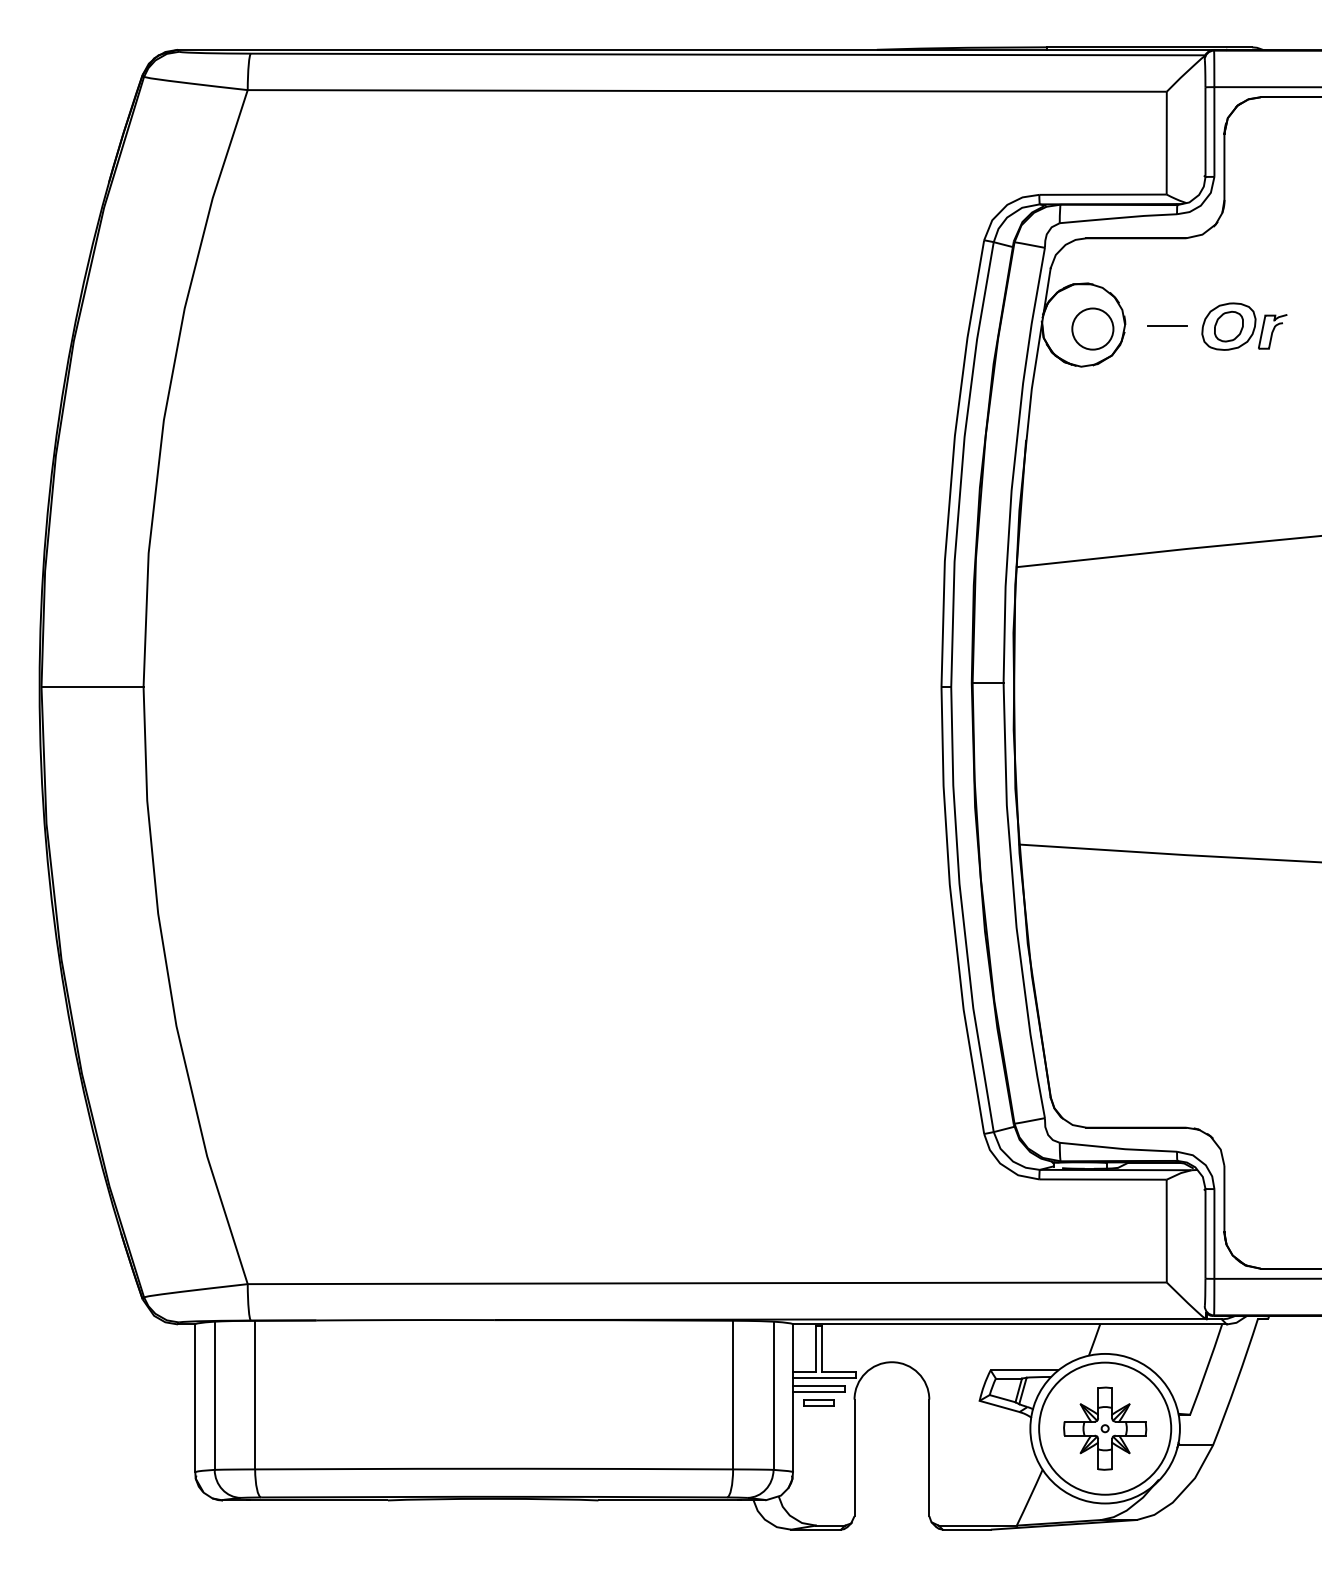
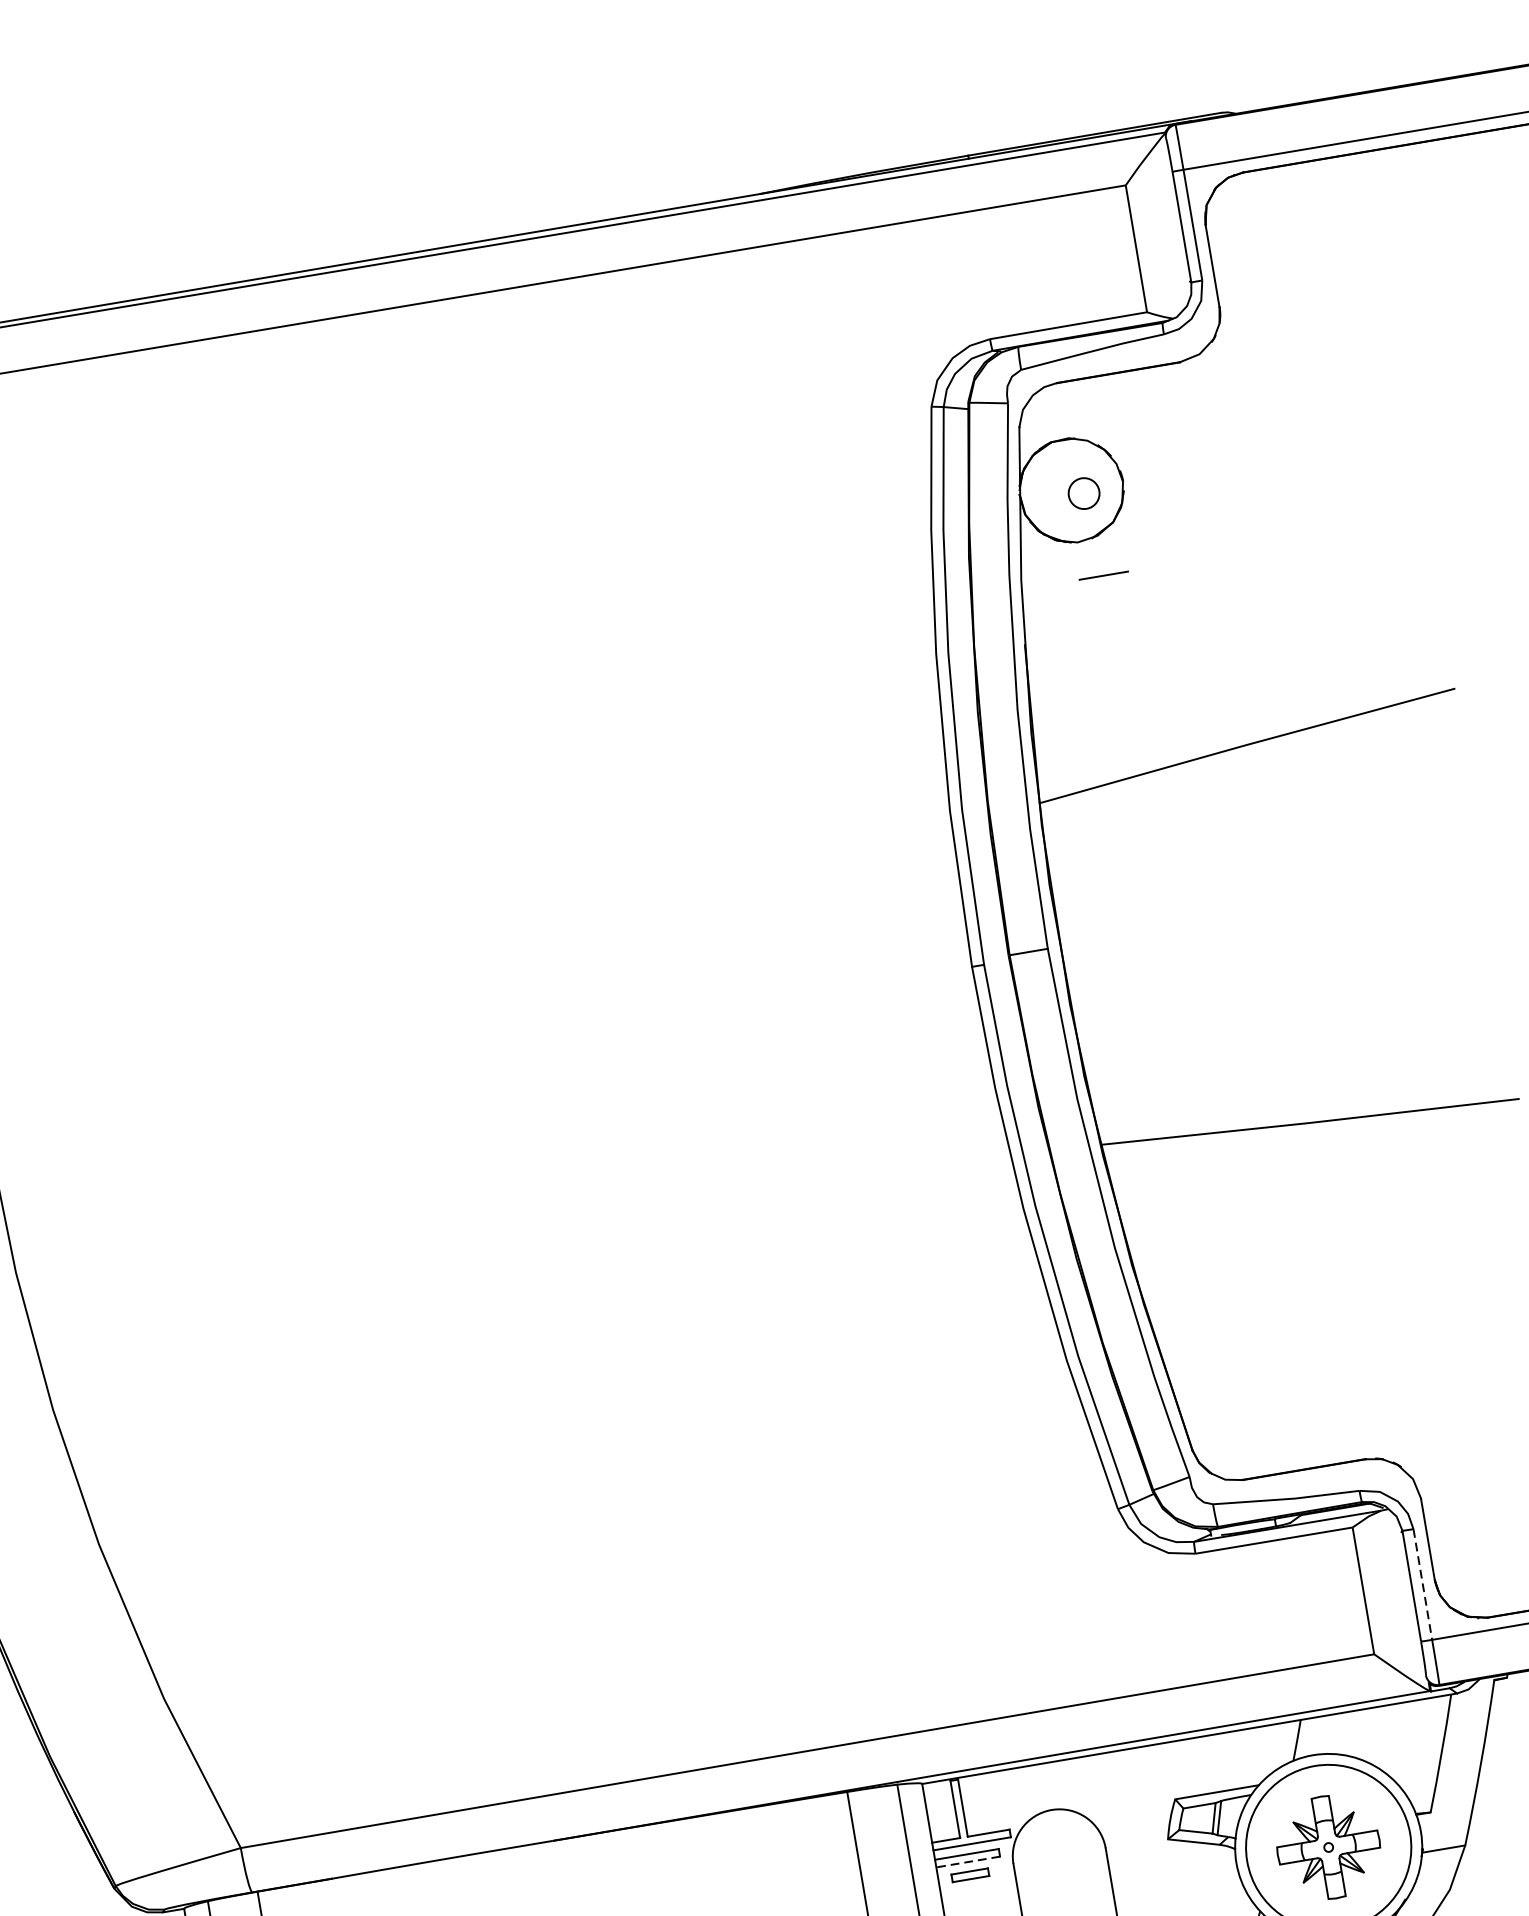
line: (1167, 325) -> (1103, 574), moved
part: (1244, 326) -> (1270, 458), removed
circle: (1092, 328) -> (1083, 492), size x0.6
line: (1214, 1234) -> (1423, 1585), solid -> dashed
line: (819, 1392) -> (968, 1862), solid -> dashed

